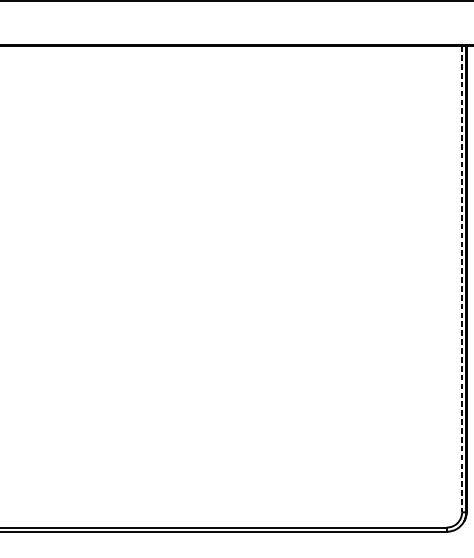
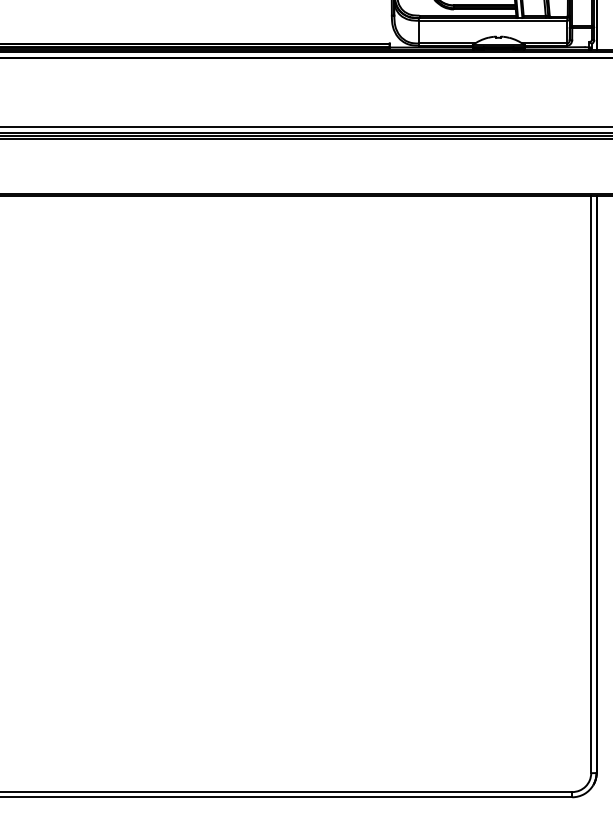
line: (462, 279) -> (591, 484), dashed -> solid

